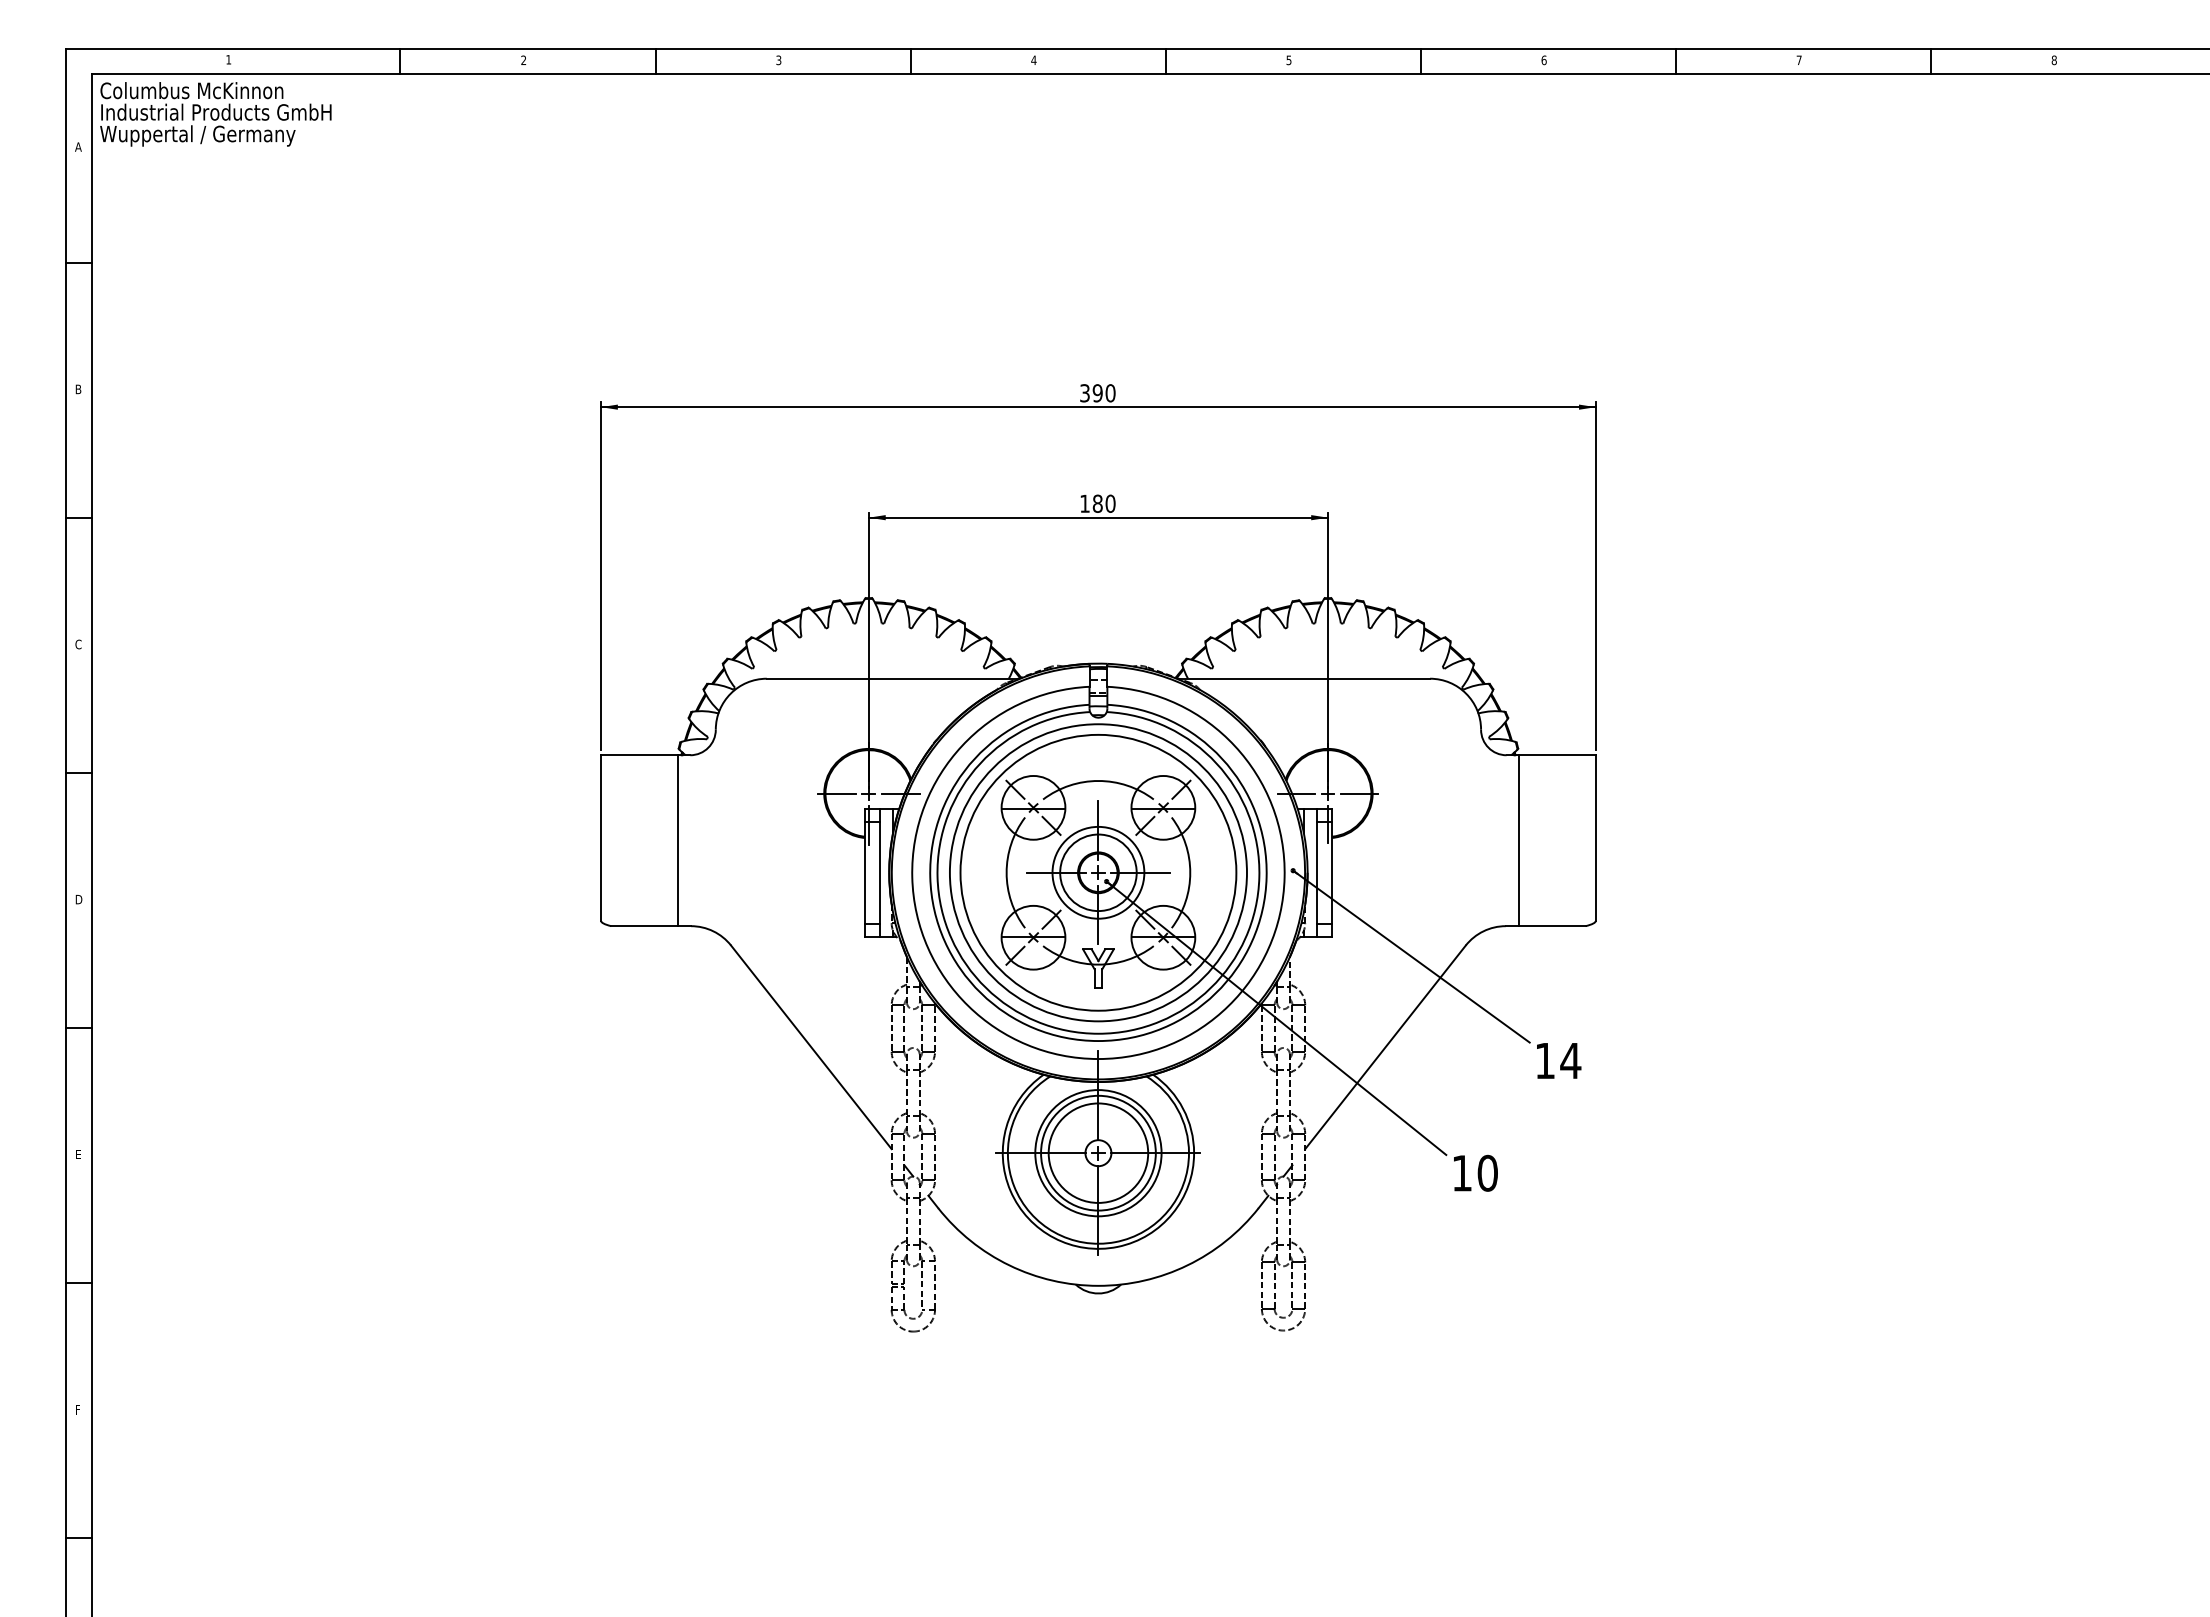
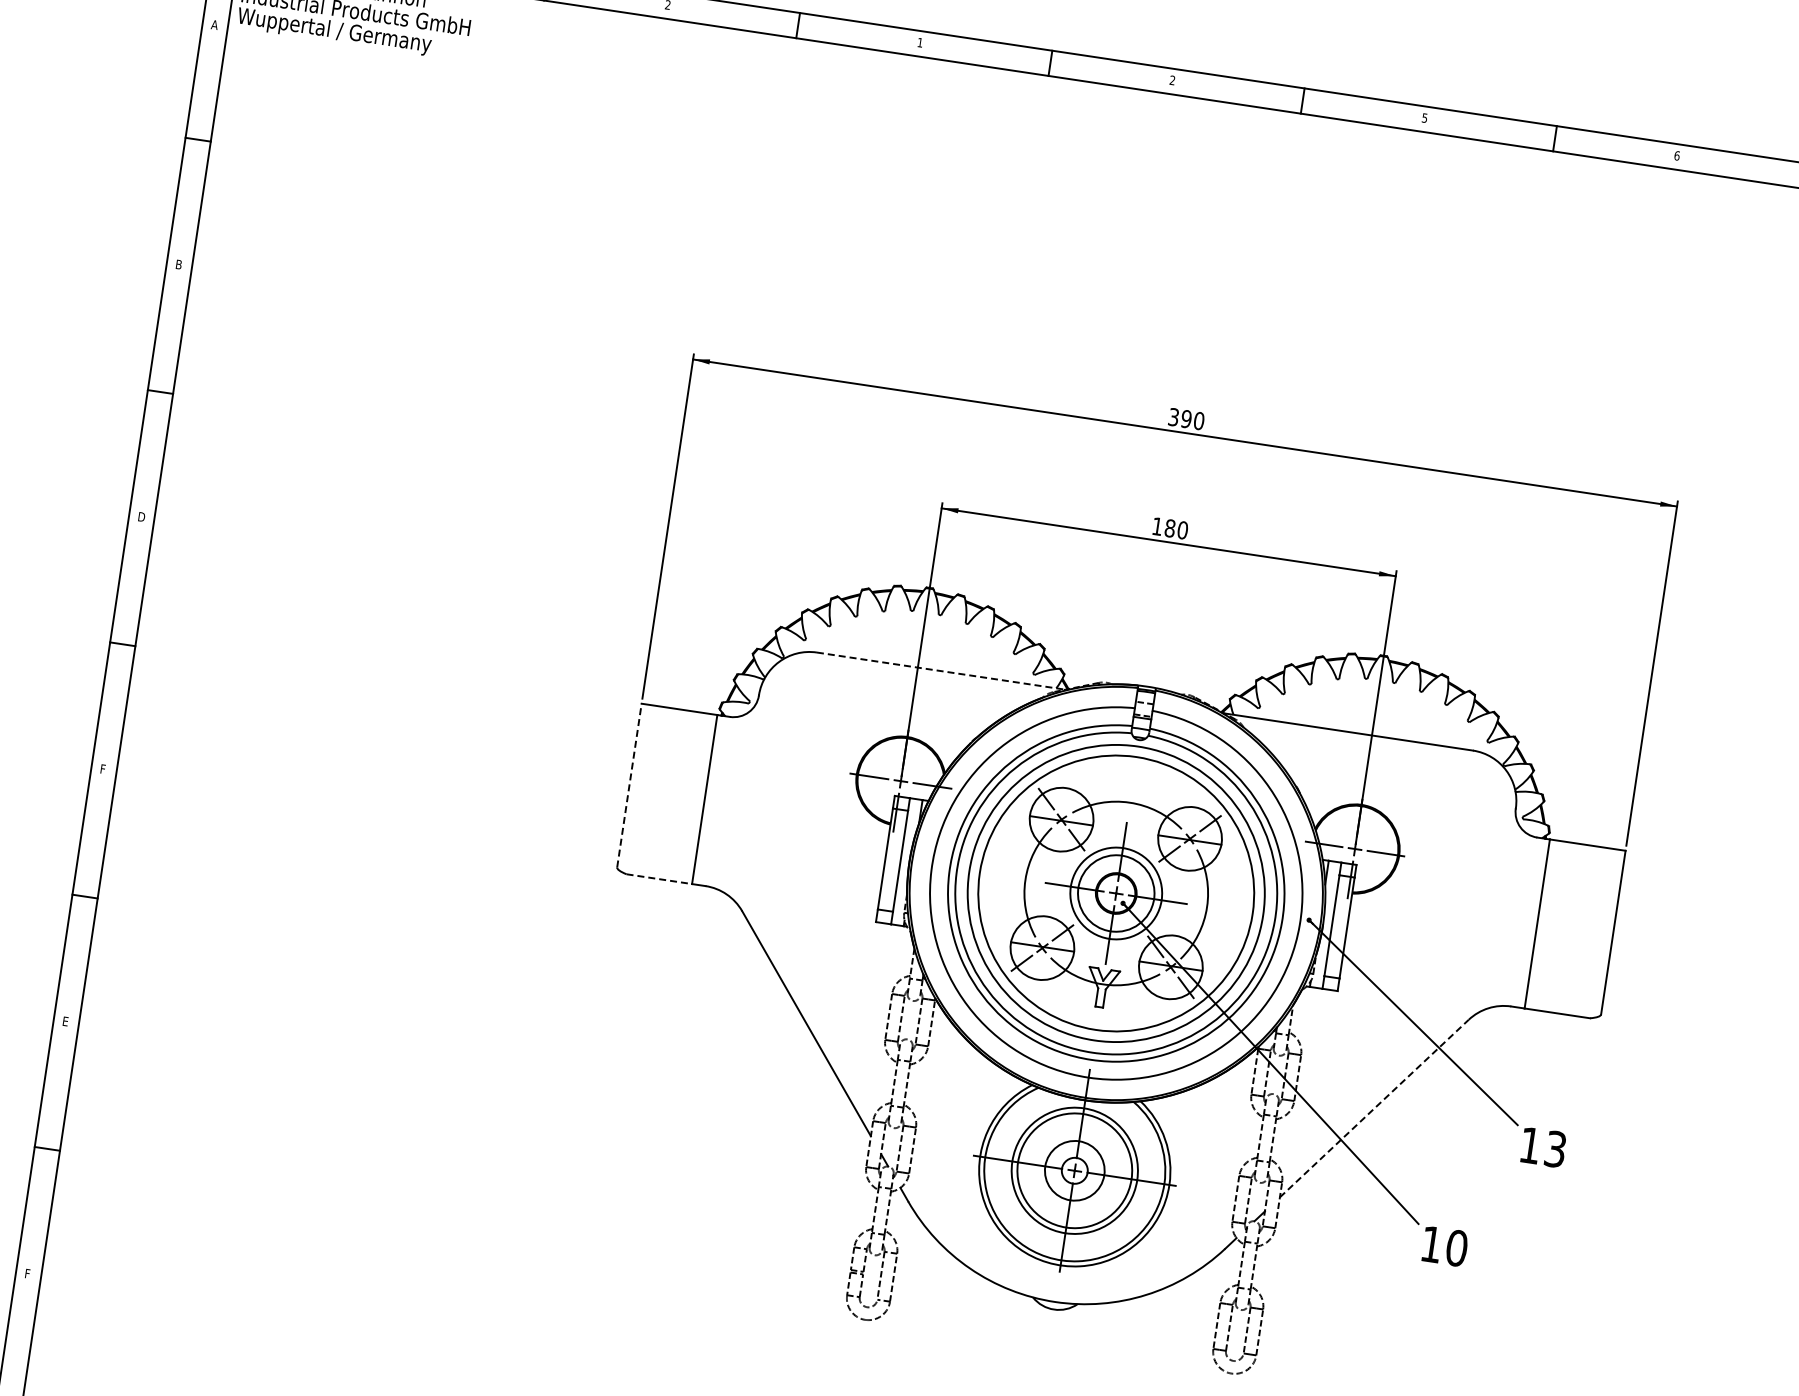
text: (1033, 59) -> (1172, 79), 4 -> 2
text: (778, 60) -> (919, 42), 3 -> 1
text: (78, 644) -> (141, 516), C -> D
line: (892, 678) -> (941, 670), solid -> dashed
line: (601, 838) -> (629, 786), solid -> dashed
text: (78, 899) -> (103, 769), D -> F
line: (644, 926) -> (659, 879), solid -> dashed
line: (1385, 1047) -> (1374, 1108), solid -> dashed
text: (1570, 1060) -> (1555, 1148), 14 -> 13
circle: (1098, 1152) -> (1074, 1170), size x0.6

